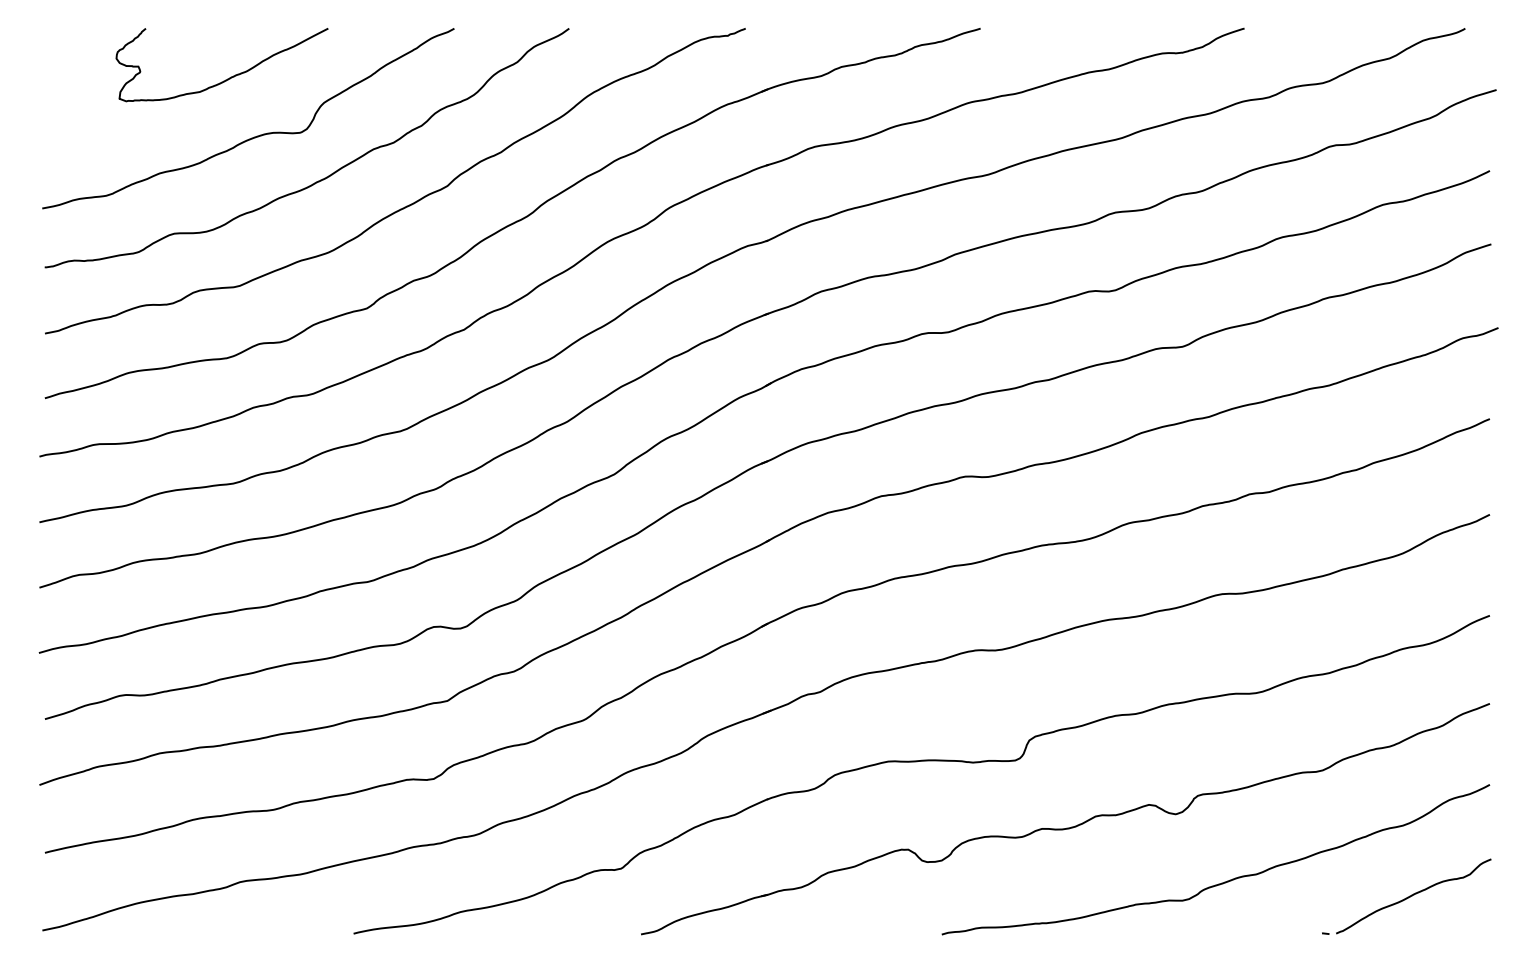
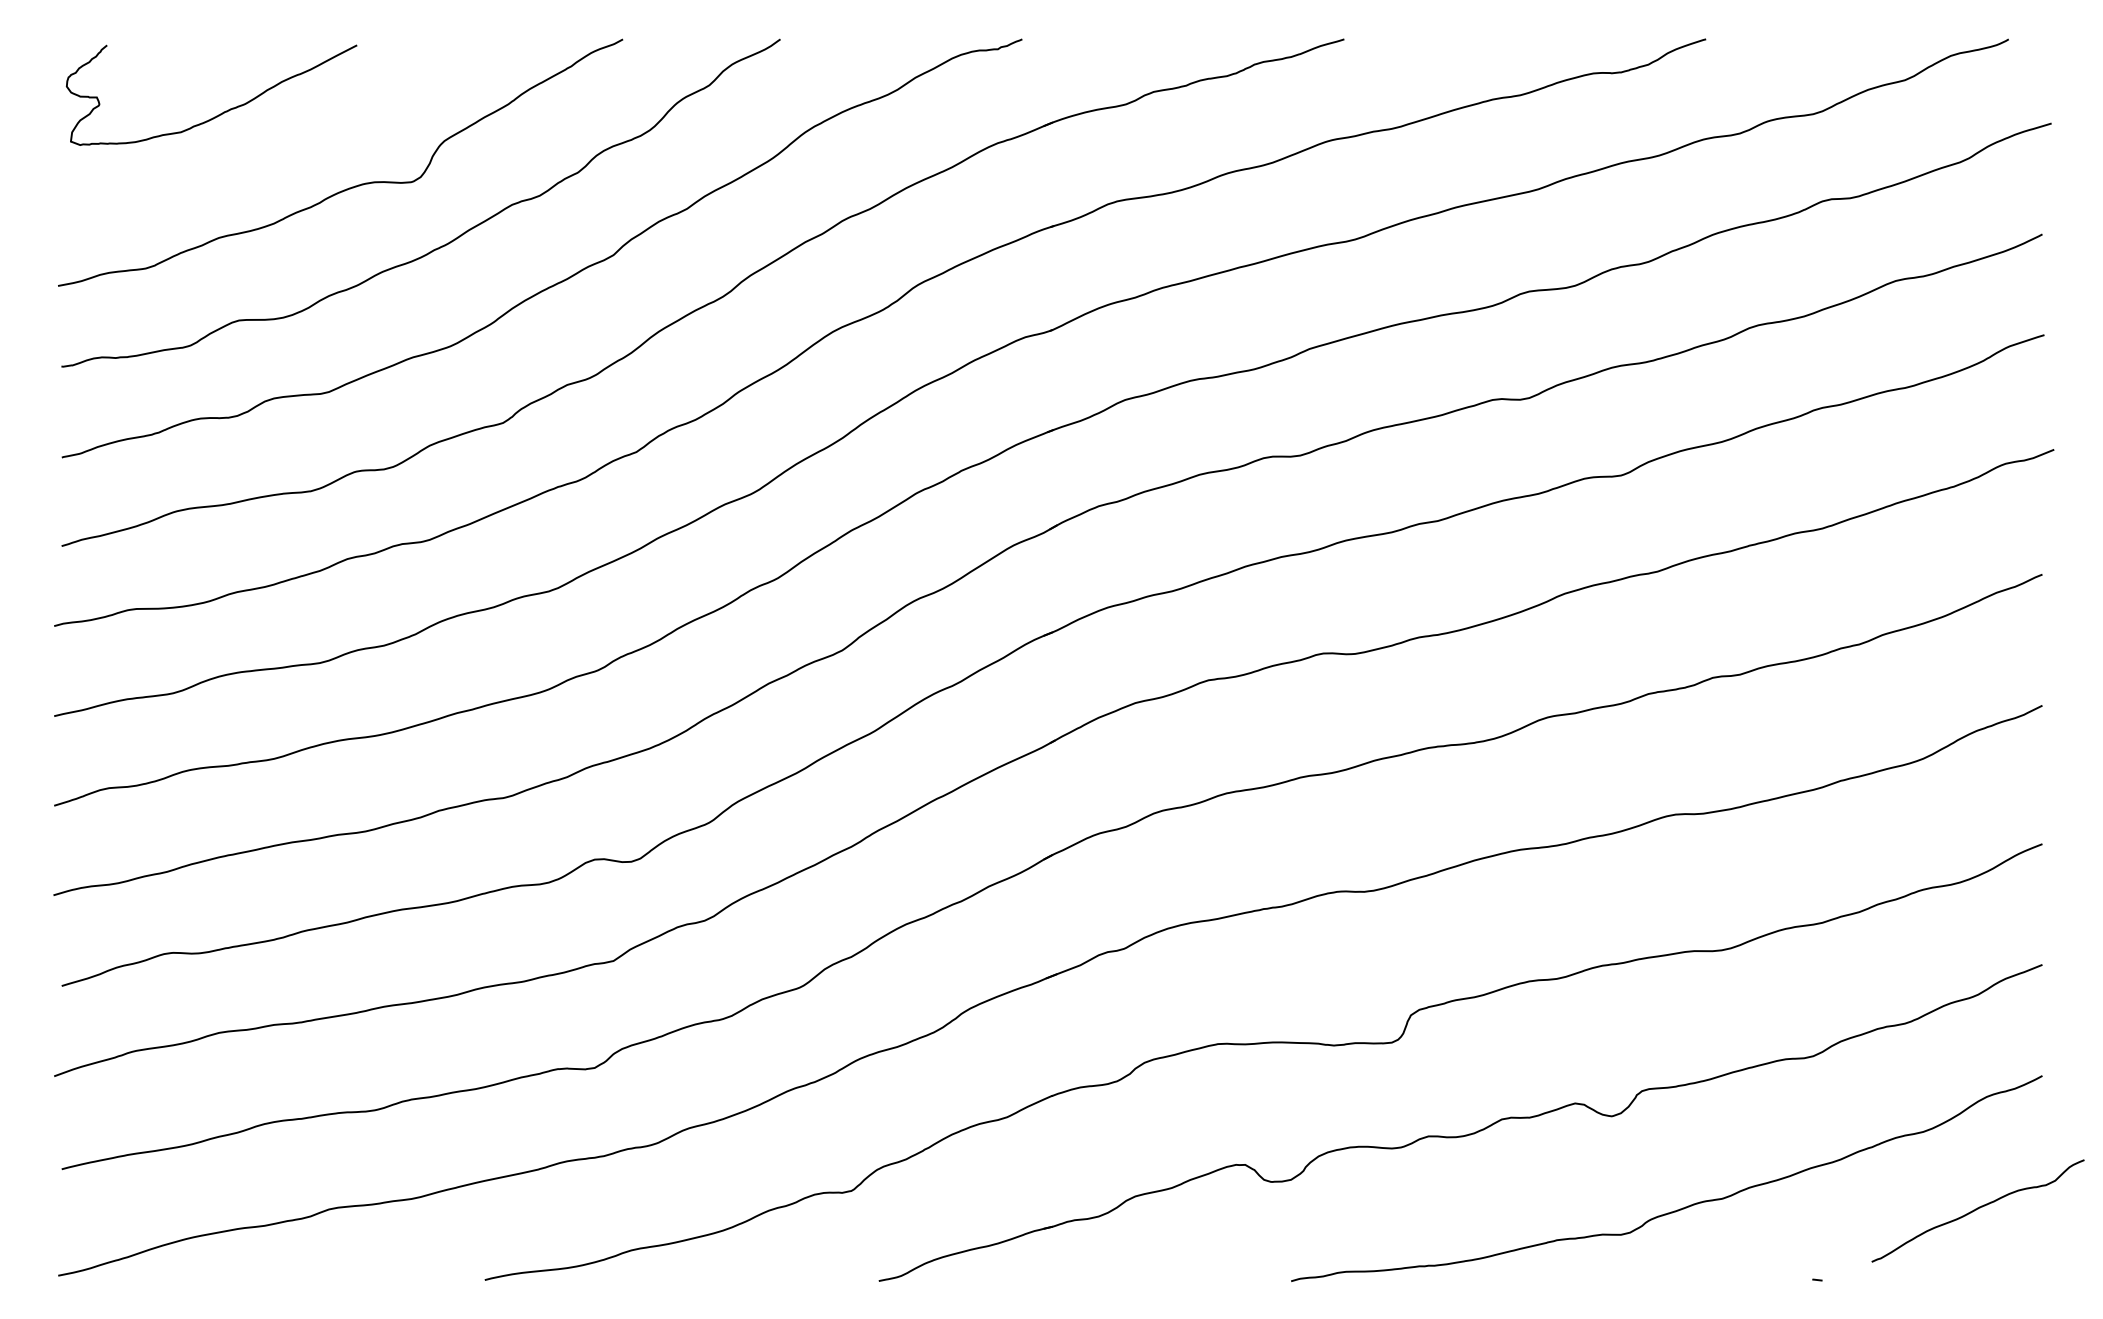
curve: (230, 76) -> (223, 111), moved
curve: (1413, 895) -> (1977, 1209), moved

